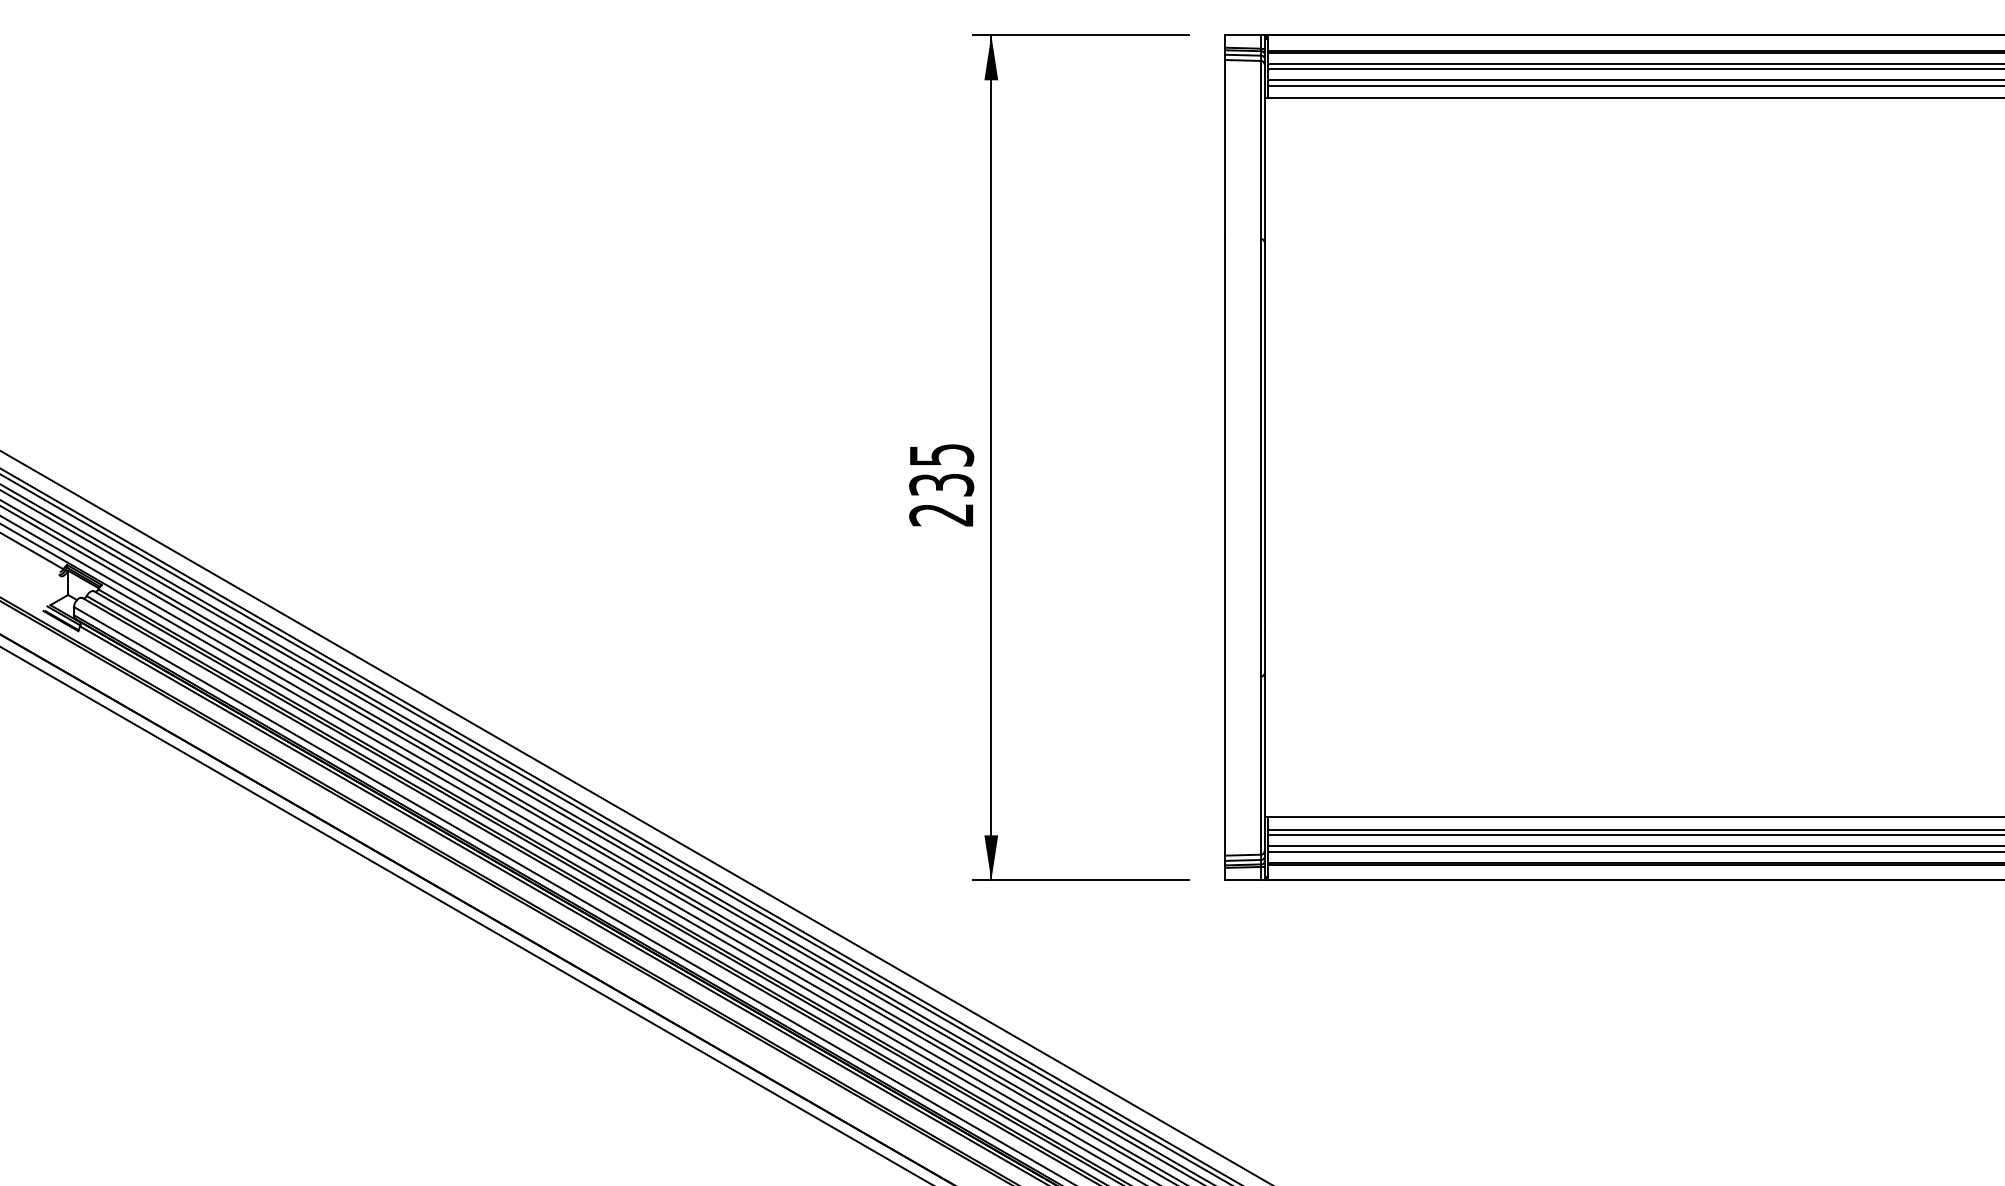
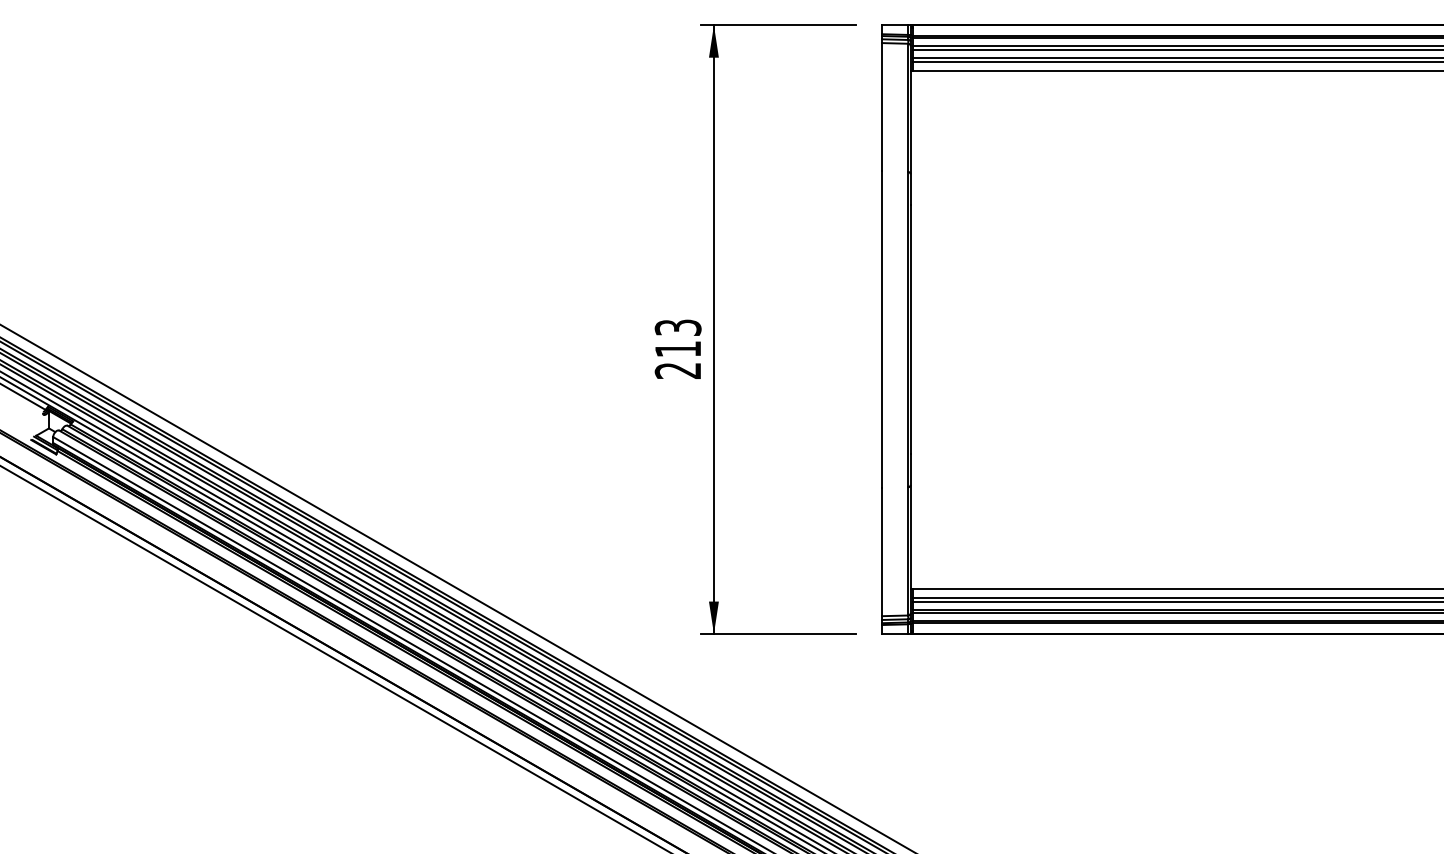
text: (941, 470) -> (678, 338), 235 -> 213

